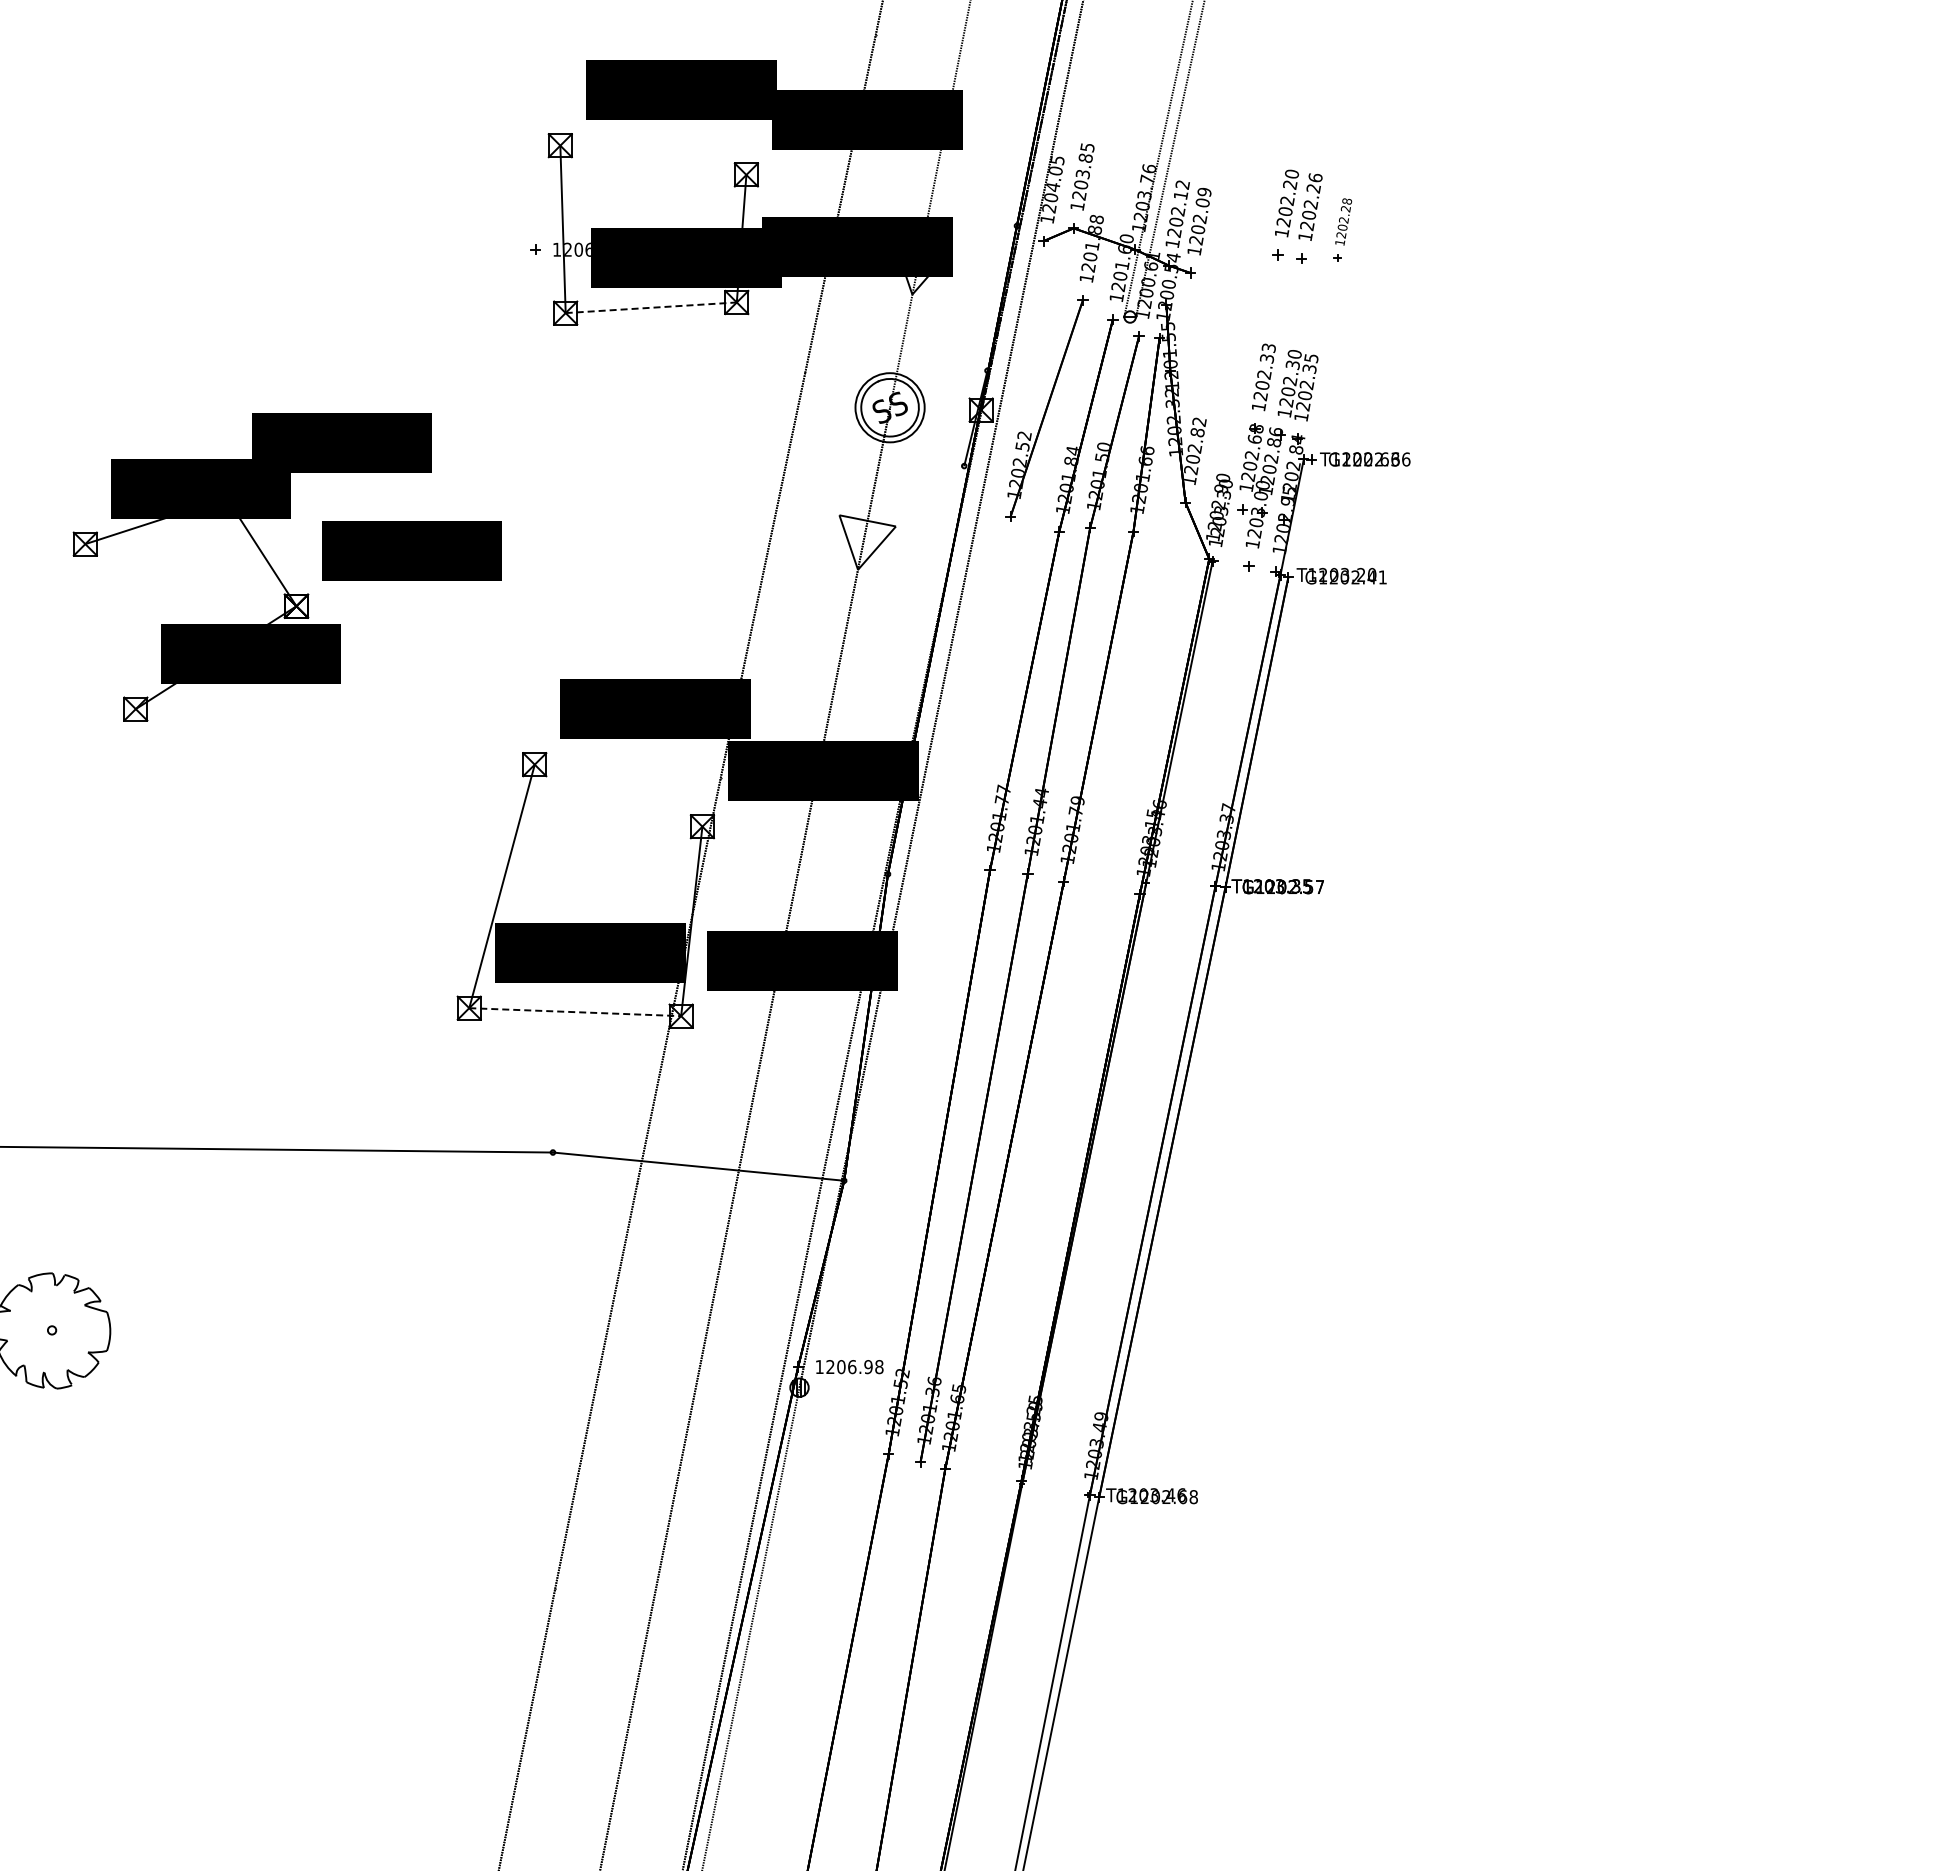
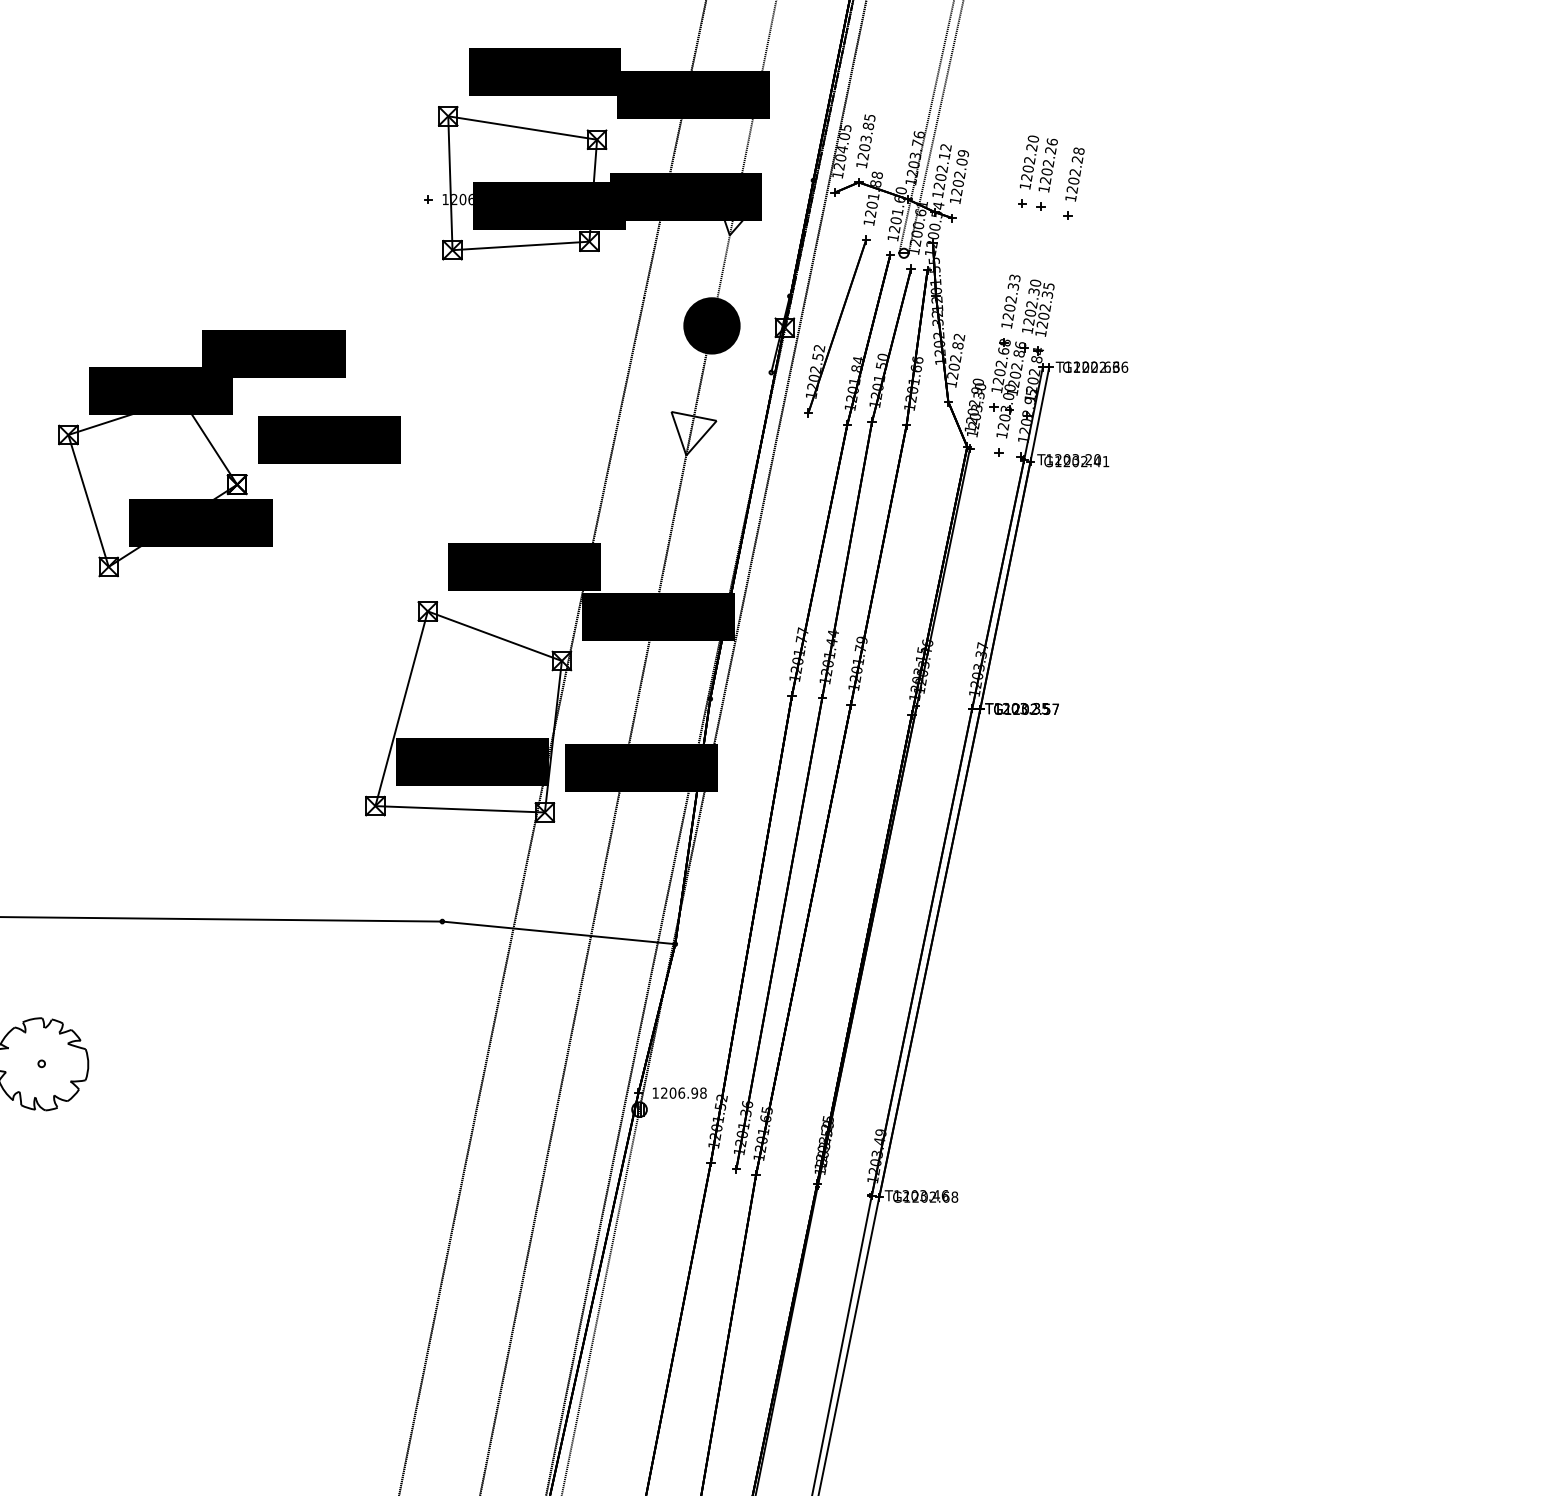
line: (653, 159) -> (522, 127), added
part: (1342, 229) -> (1073, 183), size x1.43
line: (651, 307) -> (521, 245), dashed -> solid
fill: (889, 407) -> (711, 325), added
line: (1299, 518) -> (1039, 414), added
line: (110, 626) -> (88, 500), added
line: (618, 795) -> (494, 636), added
line: (575, 1012) -> (460, 809), dashed -> solid

